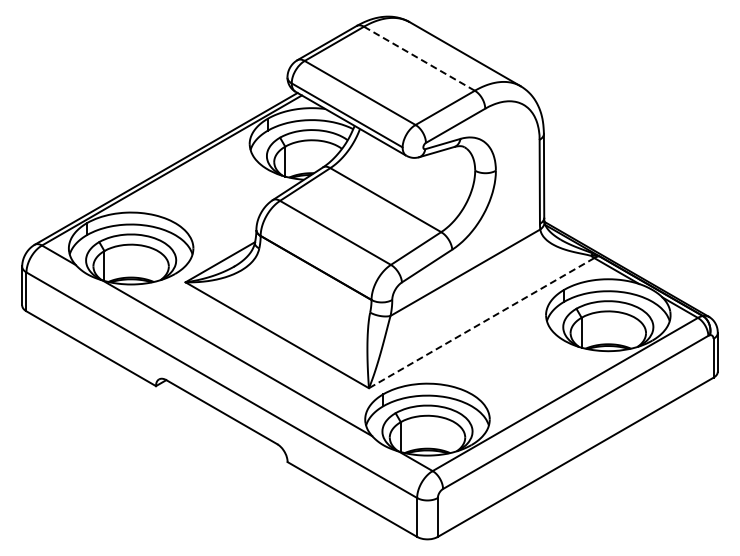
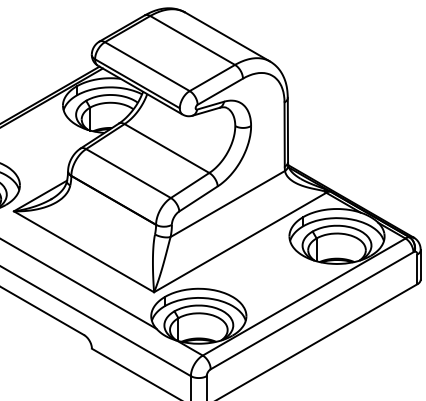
line: (419, 59) -> (192, 41), dashed -> solid
line: (481, 323) -> (240, 242), dashed -> solid

